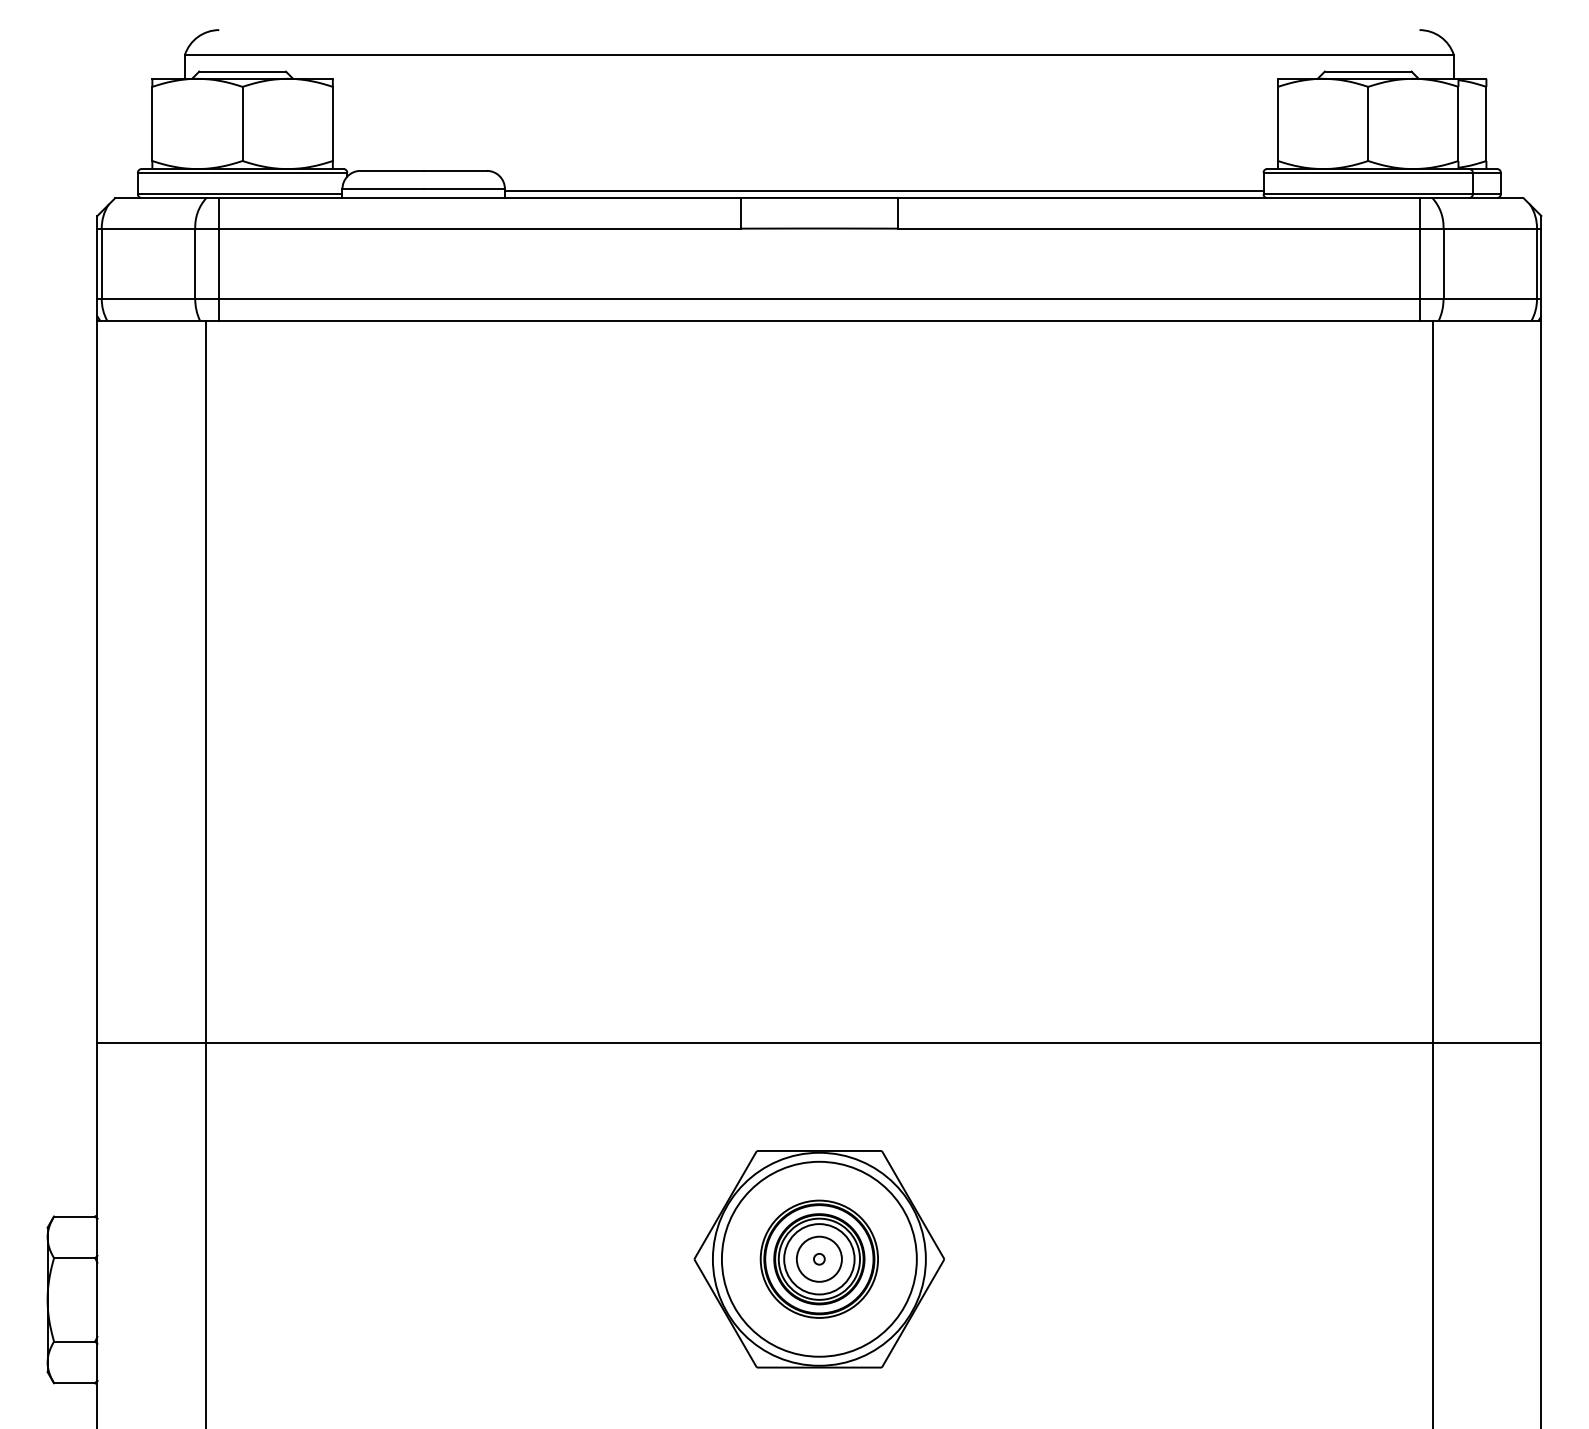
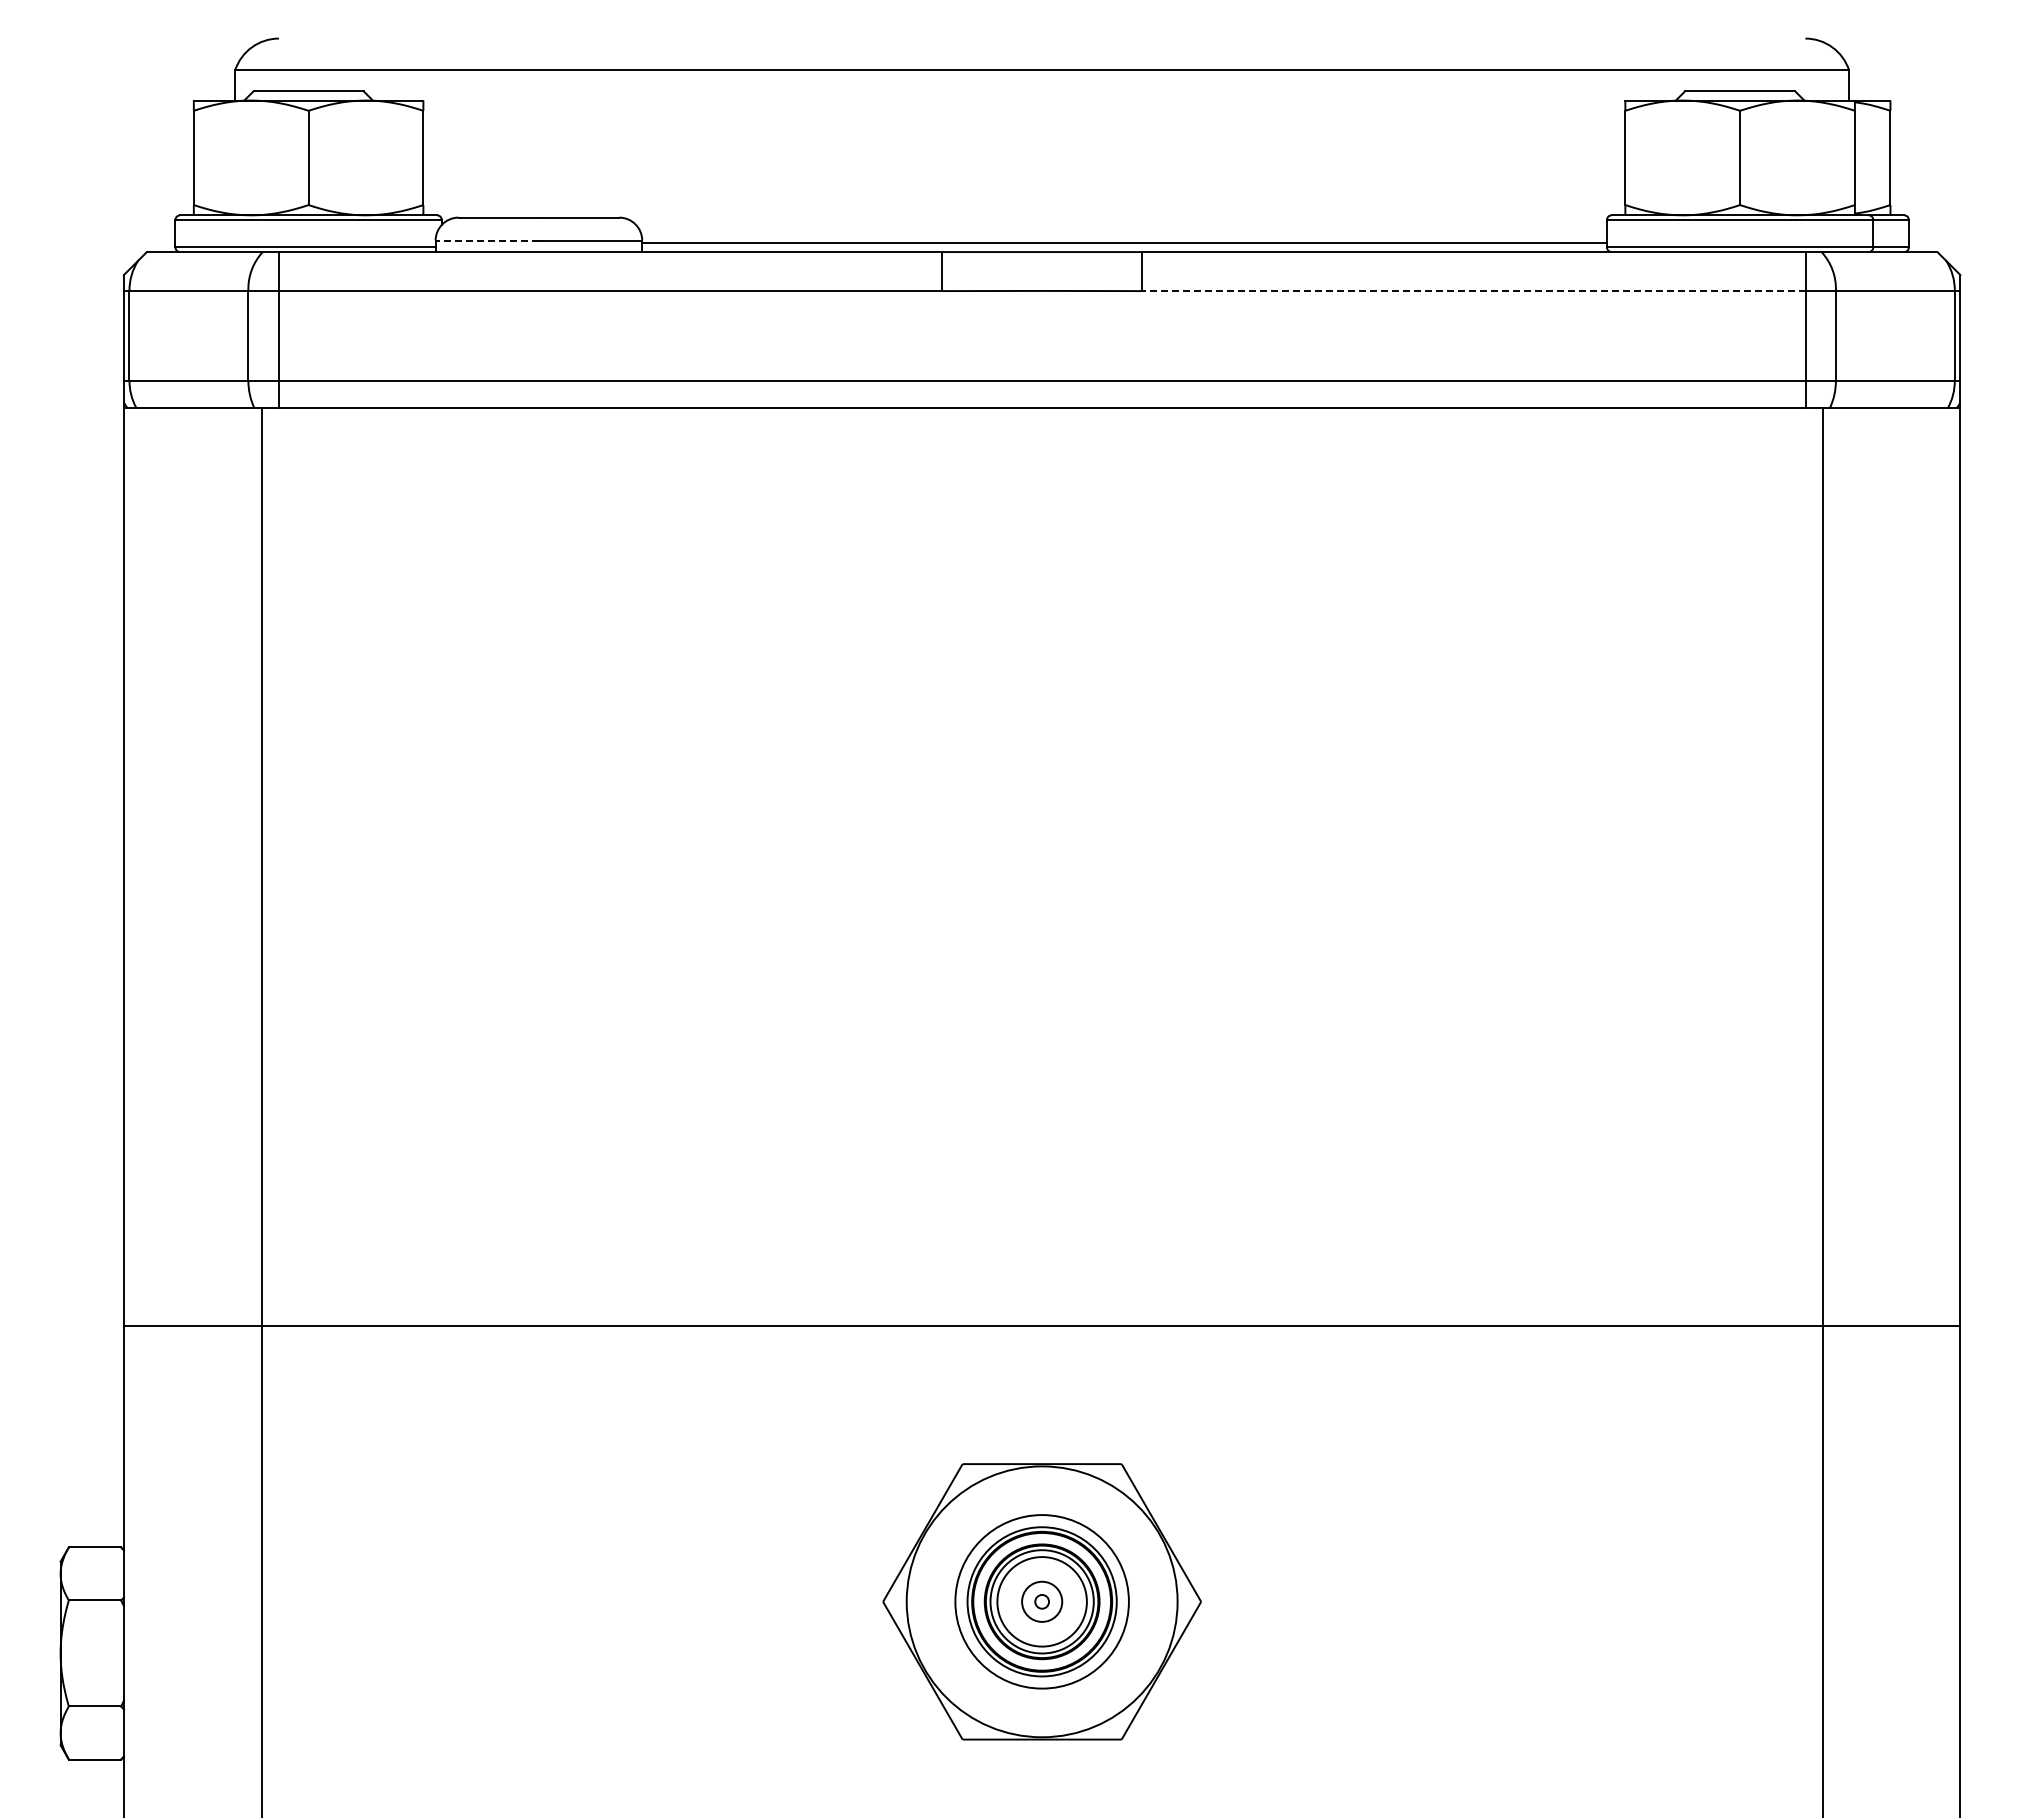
line: (383, 188) -> (487, 240), solid -> dashed
line: (1159, 228) -> (1474, 291), solid -> dashed
circle: (818, 1259) -> (1041, 1601), size x0.7
circle: (819, 1259) -> (1042, 1601), size x0.7

